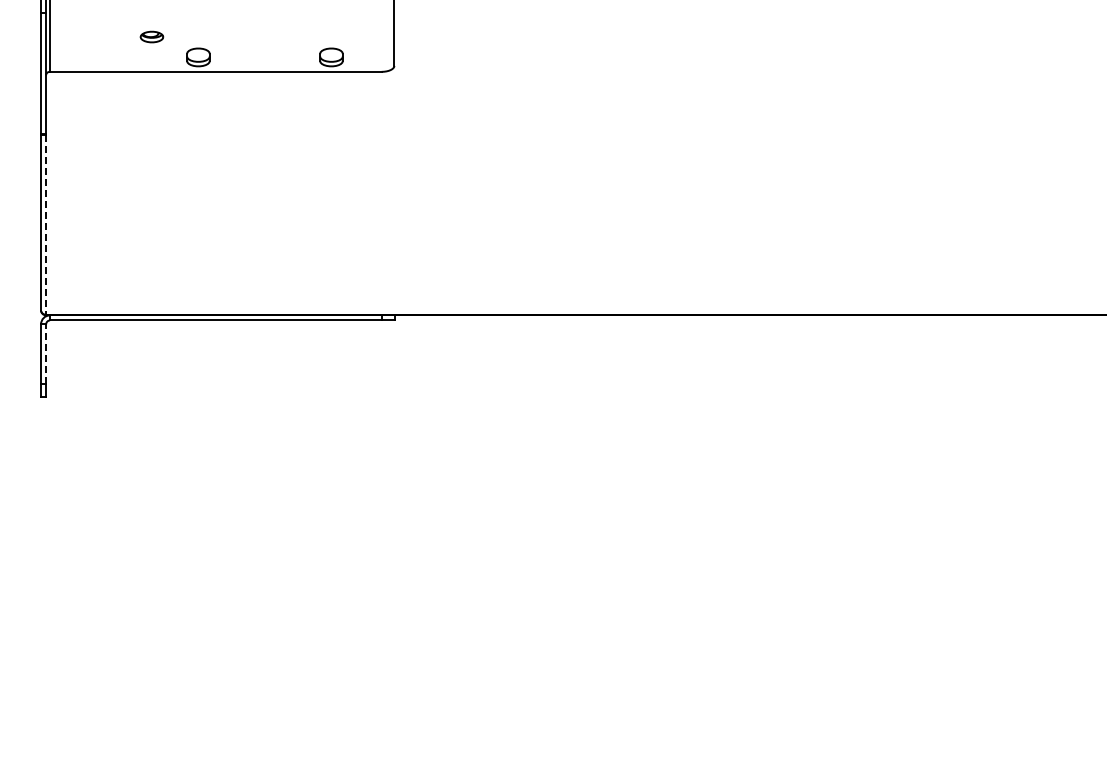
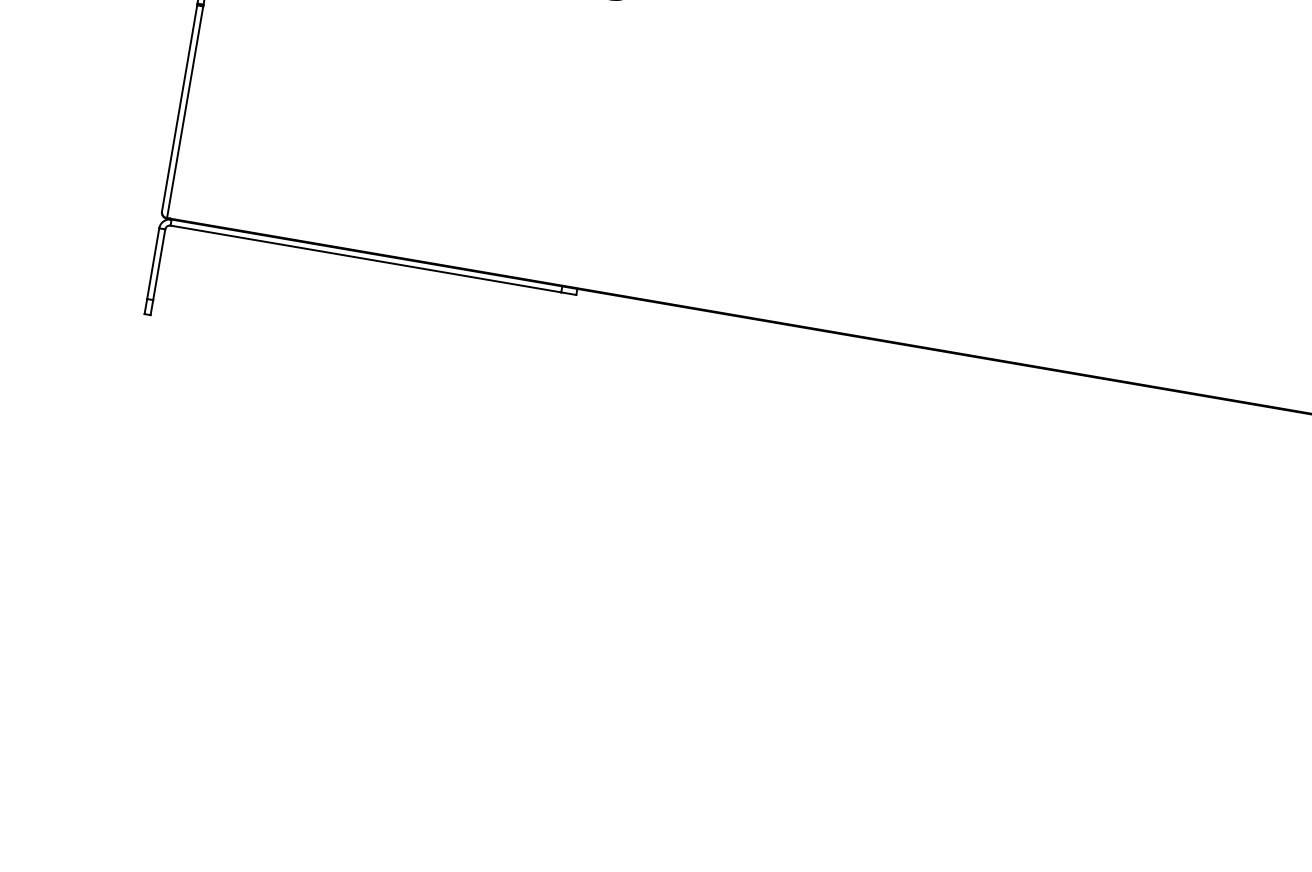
line: (46, 224) -> (185, 111), dashed -> solid
line: (46, 353) -> (159, 263), dashed -> solid

